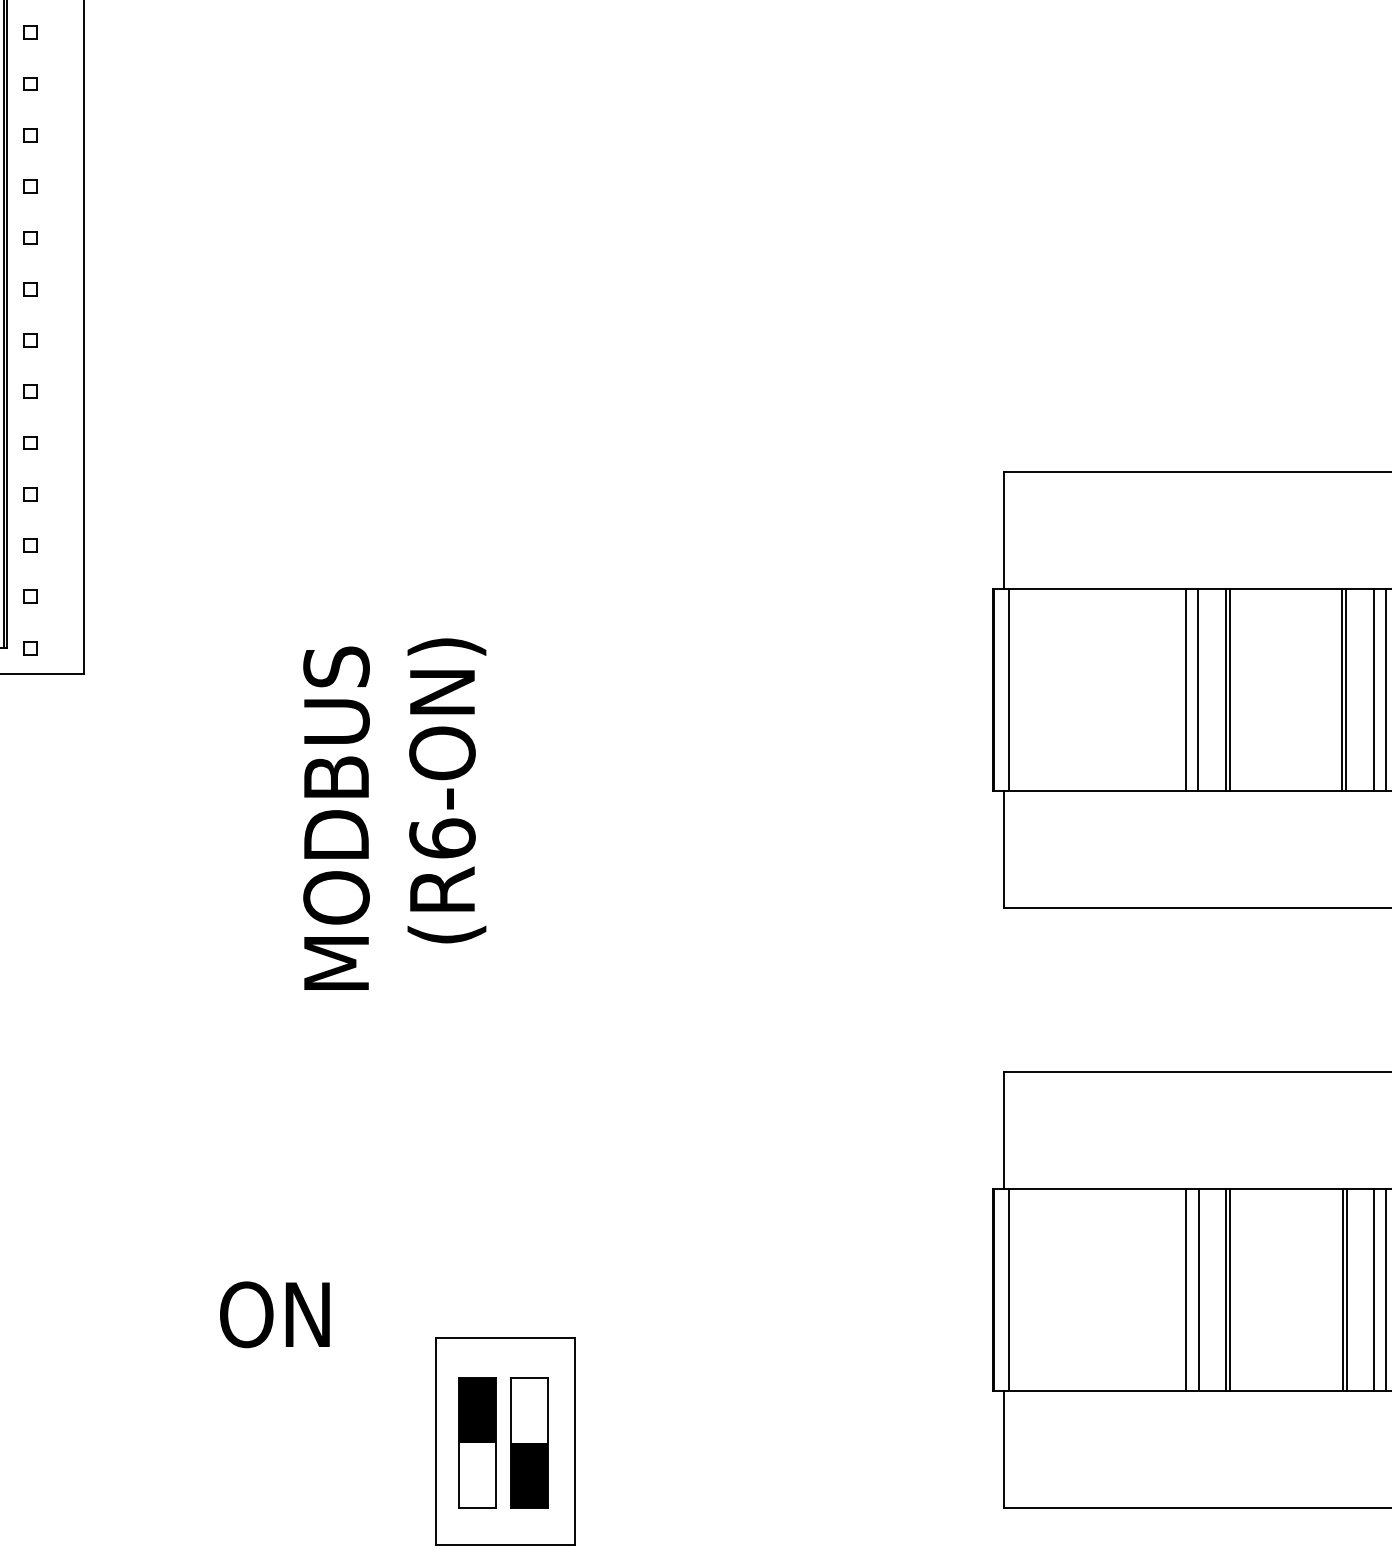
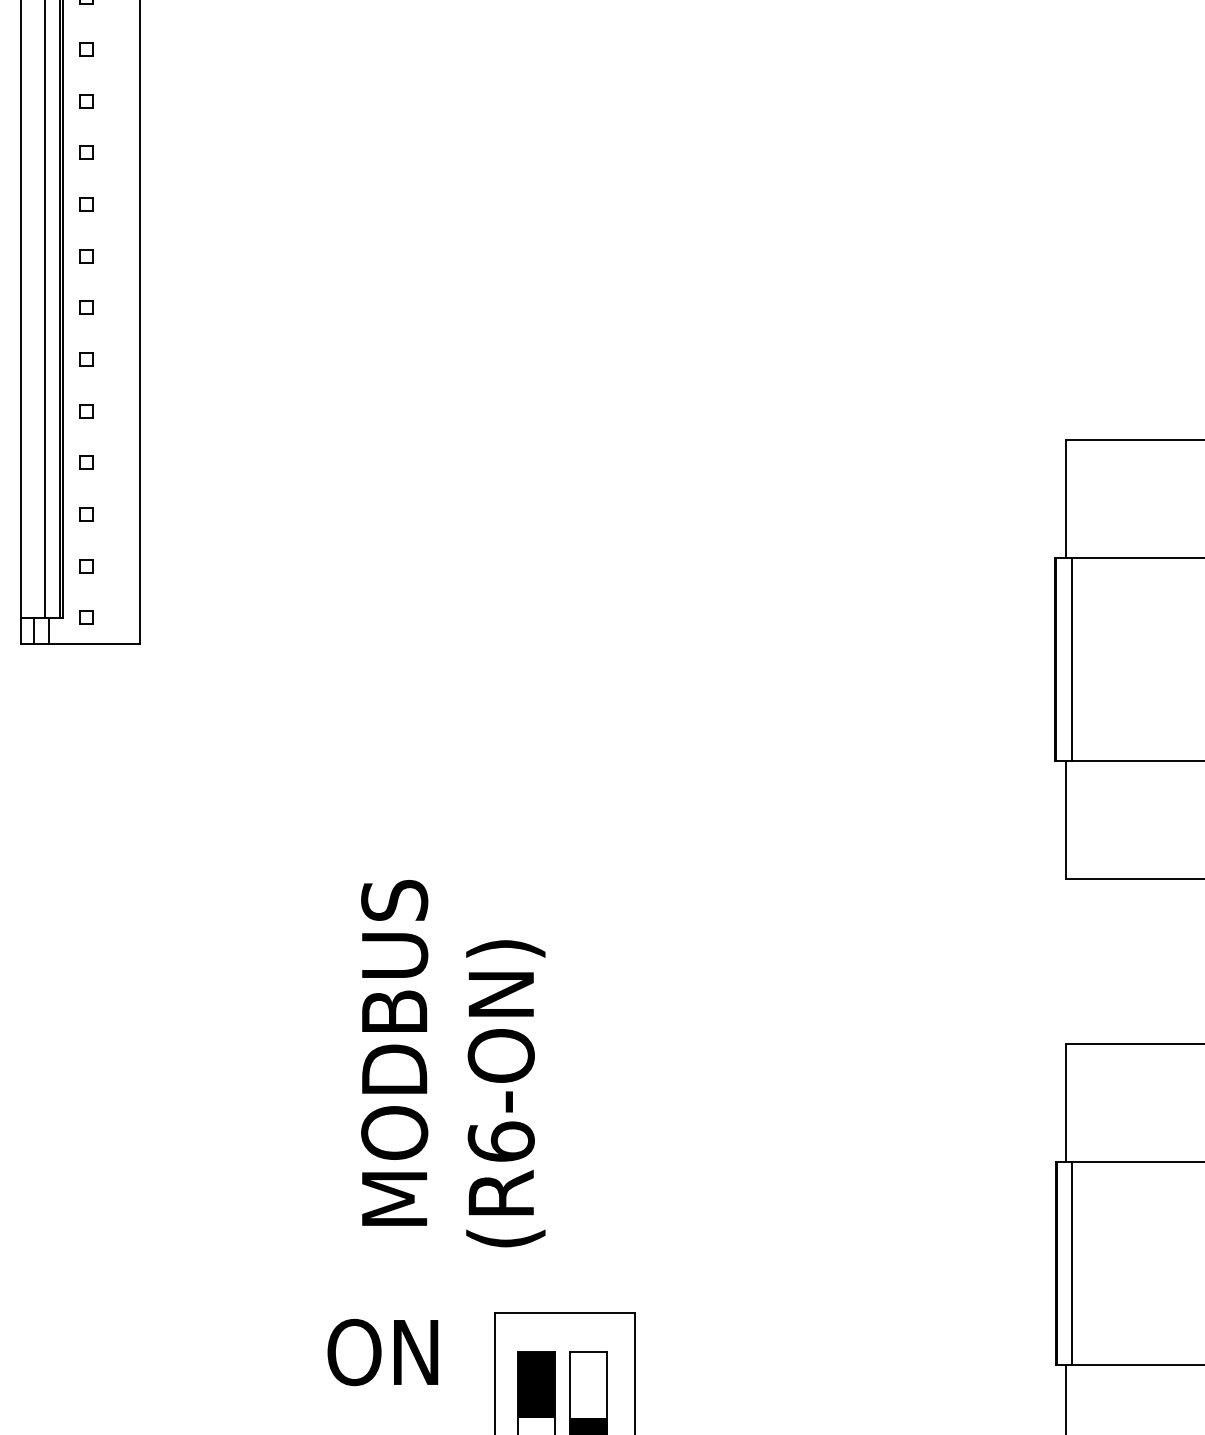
text: (446, 790) -> (505, 1093), moved
text: (336, 817) -> (394, 1052), moved
text: (274, 1314) -> (382, 1352), moved

